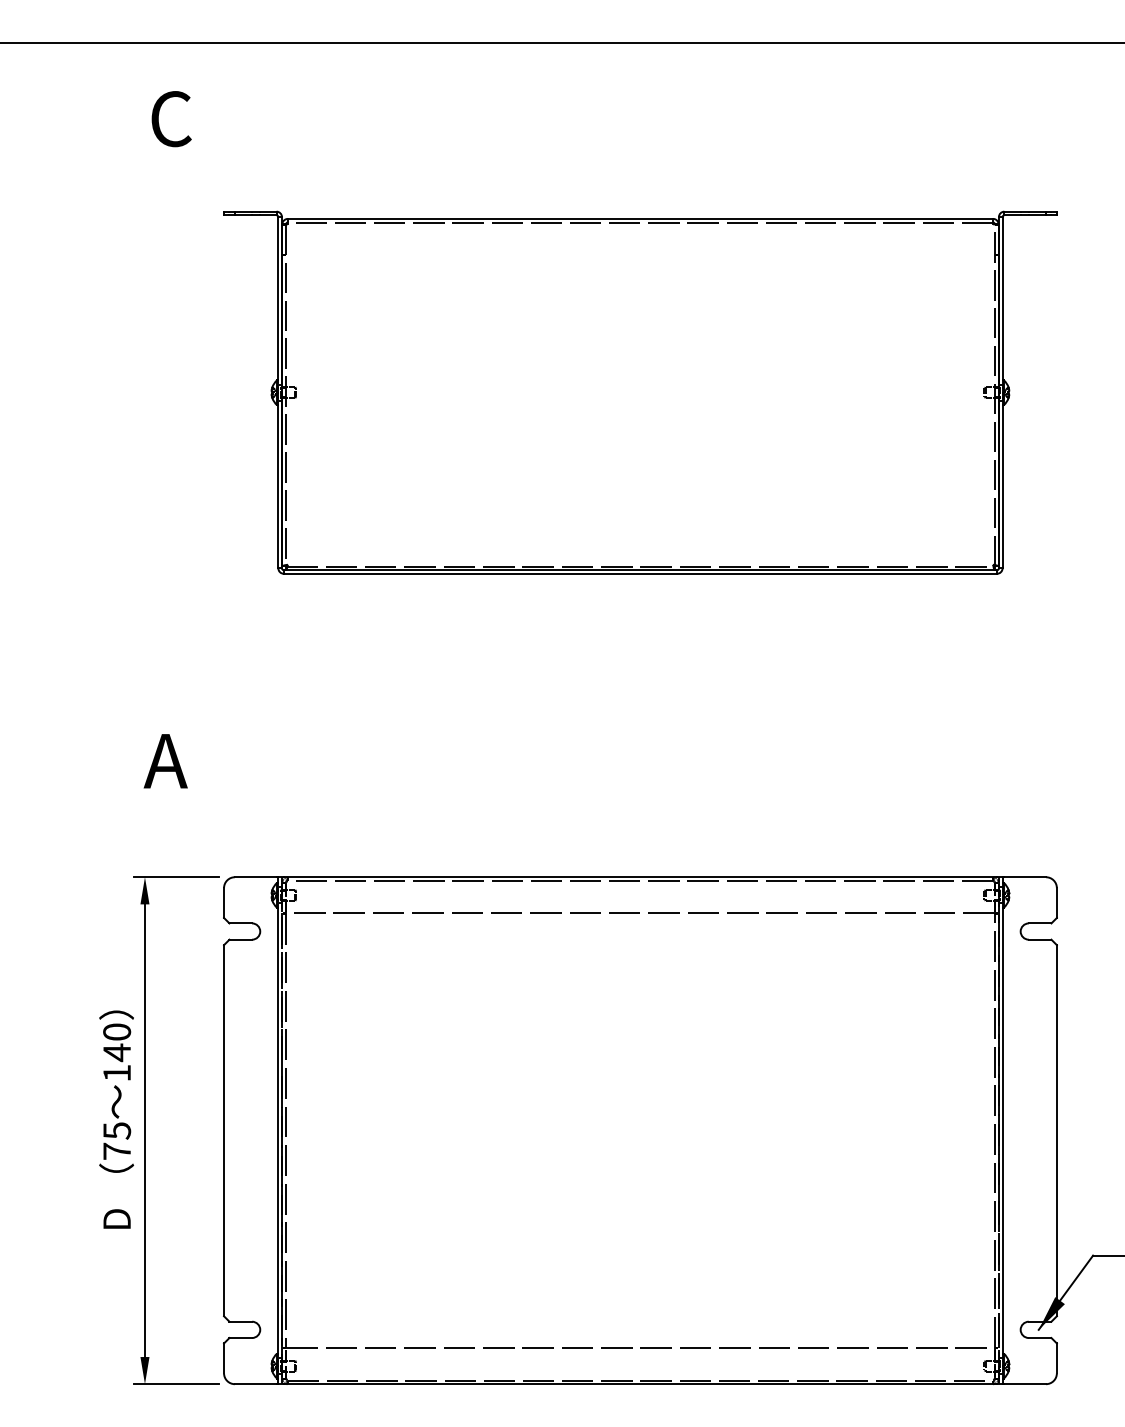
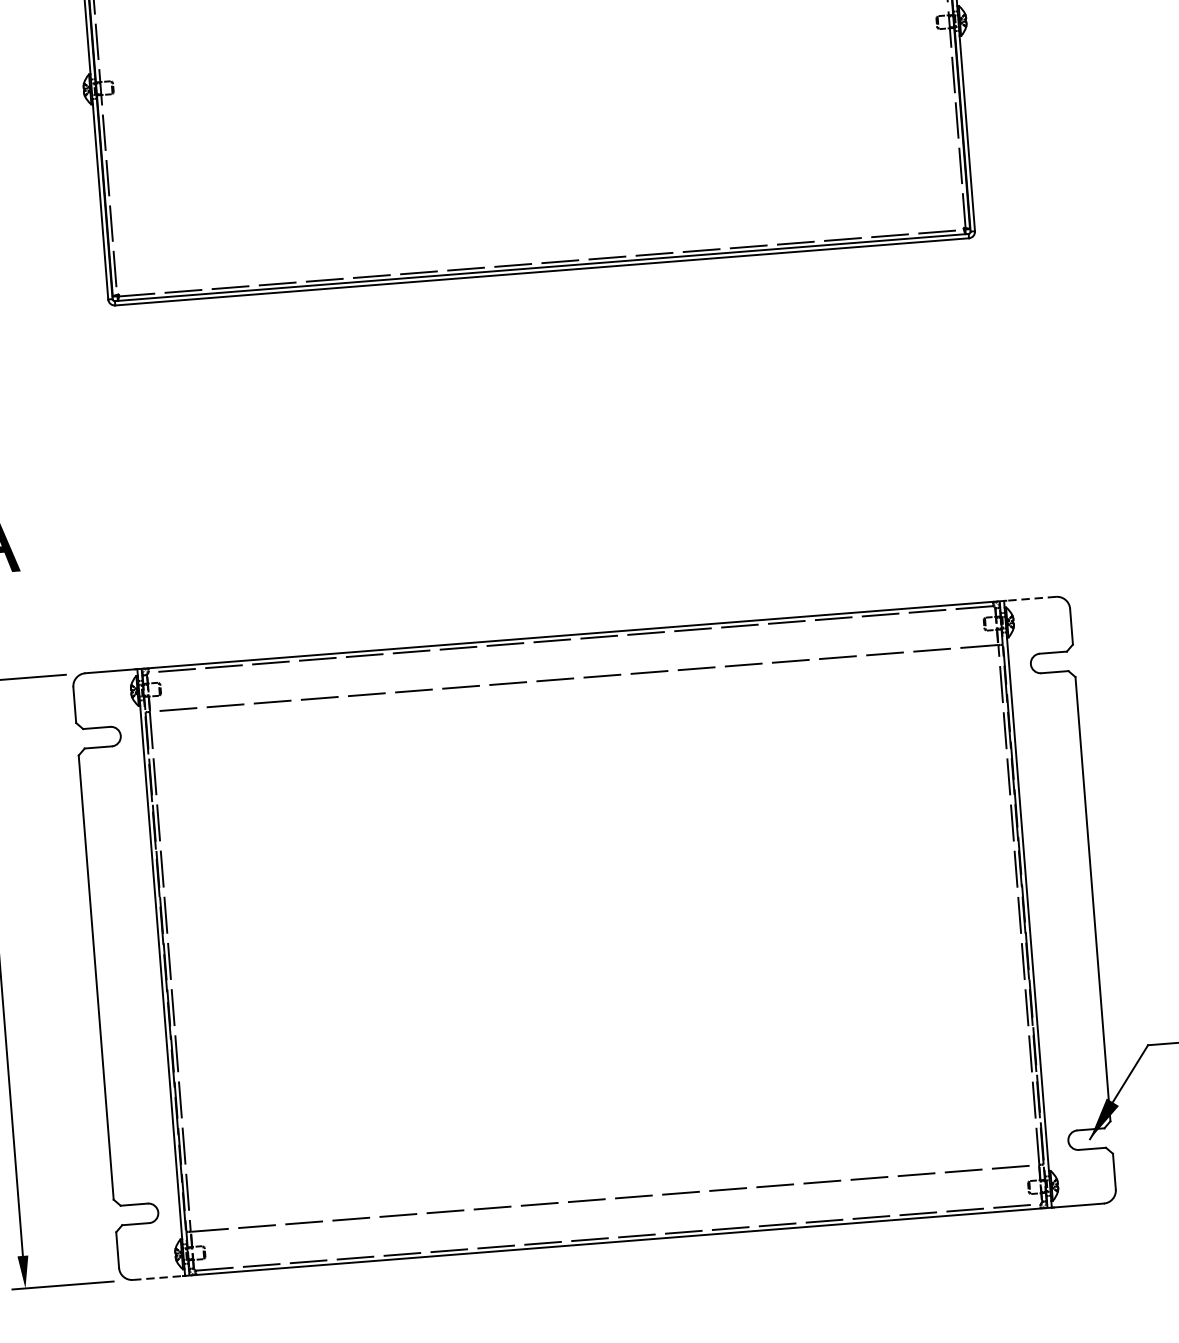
line: (1025, 877) -> (1031, 599), solid -> dashed
line: (255, 1384) -> (157, 1278), solid -> dashed

